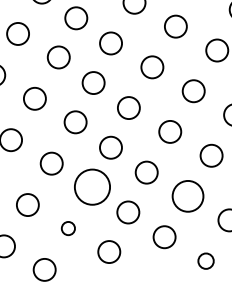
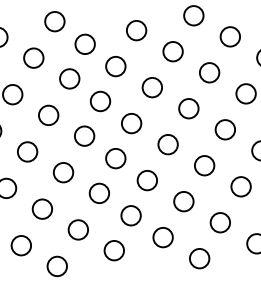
circle: (92, 187) -> (99, 193), size x0.62
circle: (187, 196) -> (183, 201), size x0.71
circle: (67, 228) -> (77, 229), size x1.67
circle: (205, 260) -> (199, 258), size x1.43

